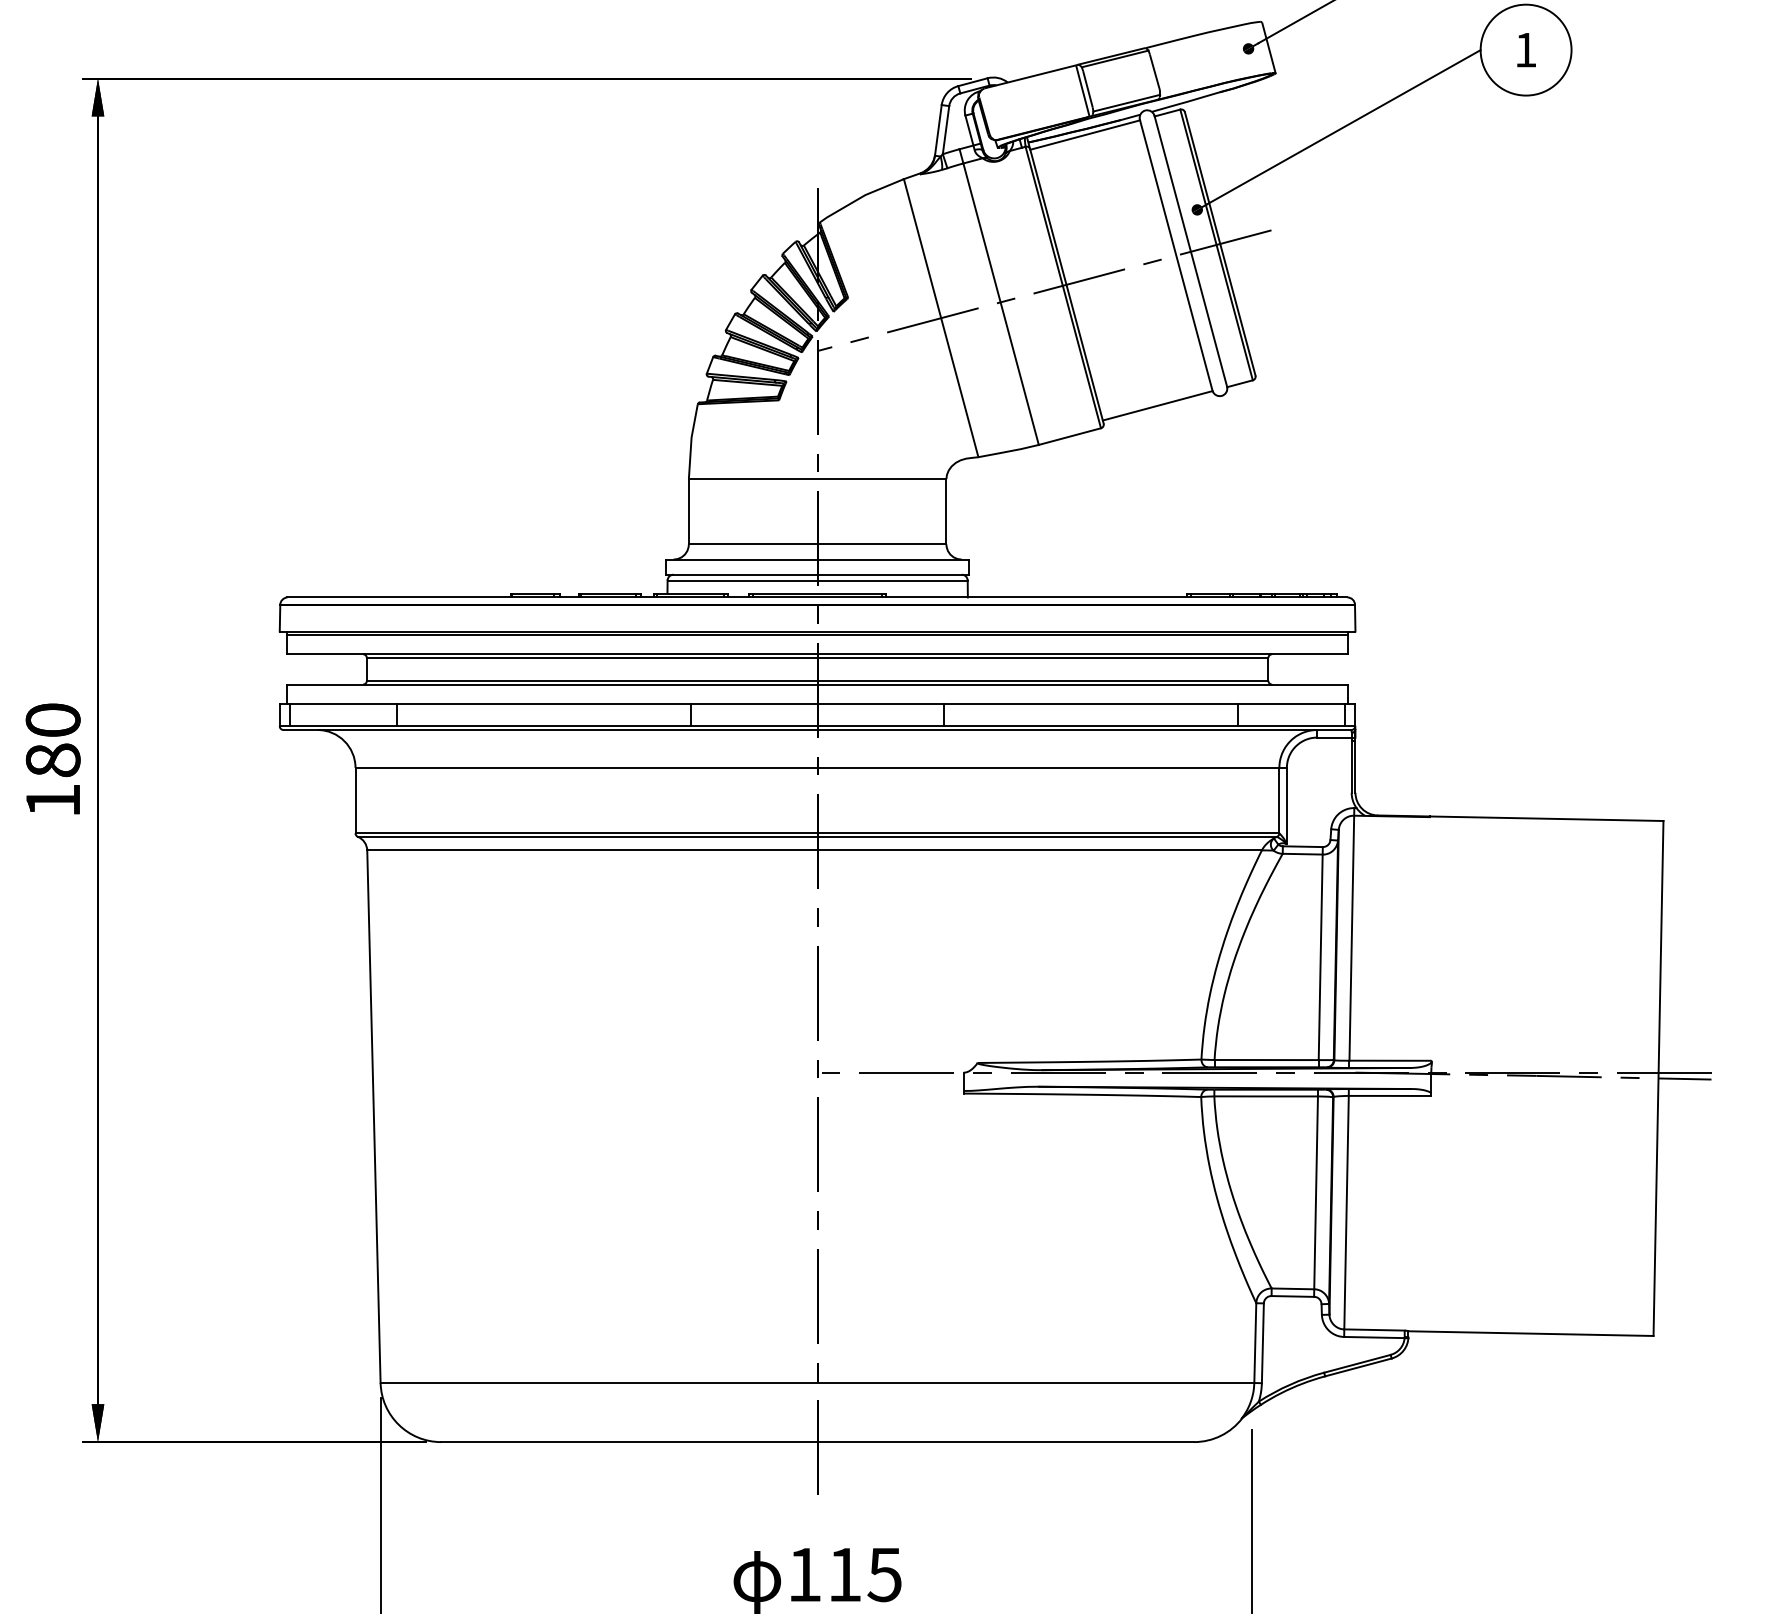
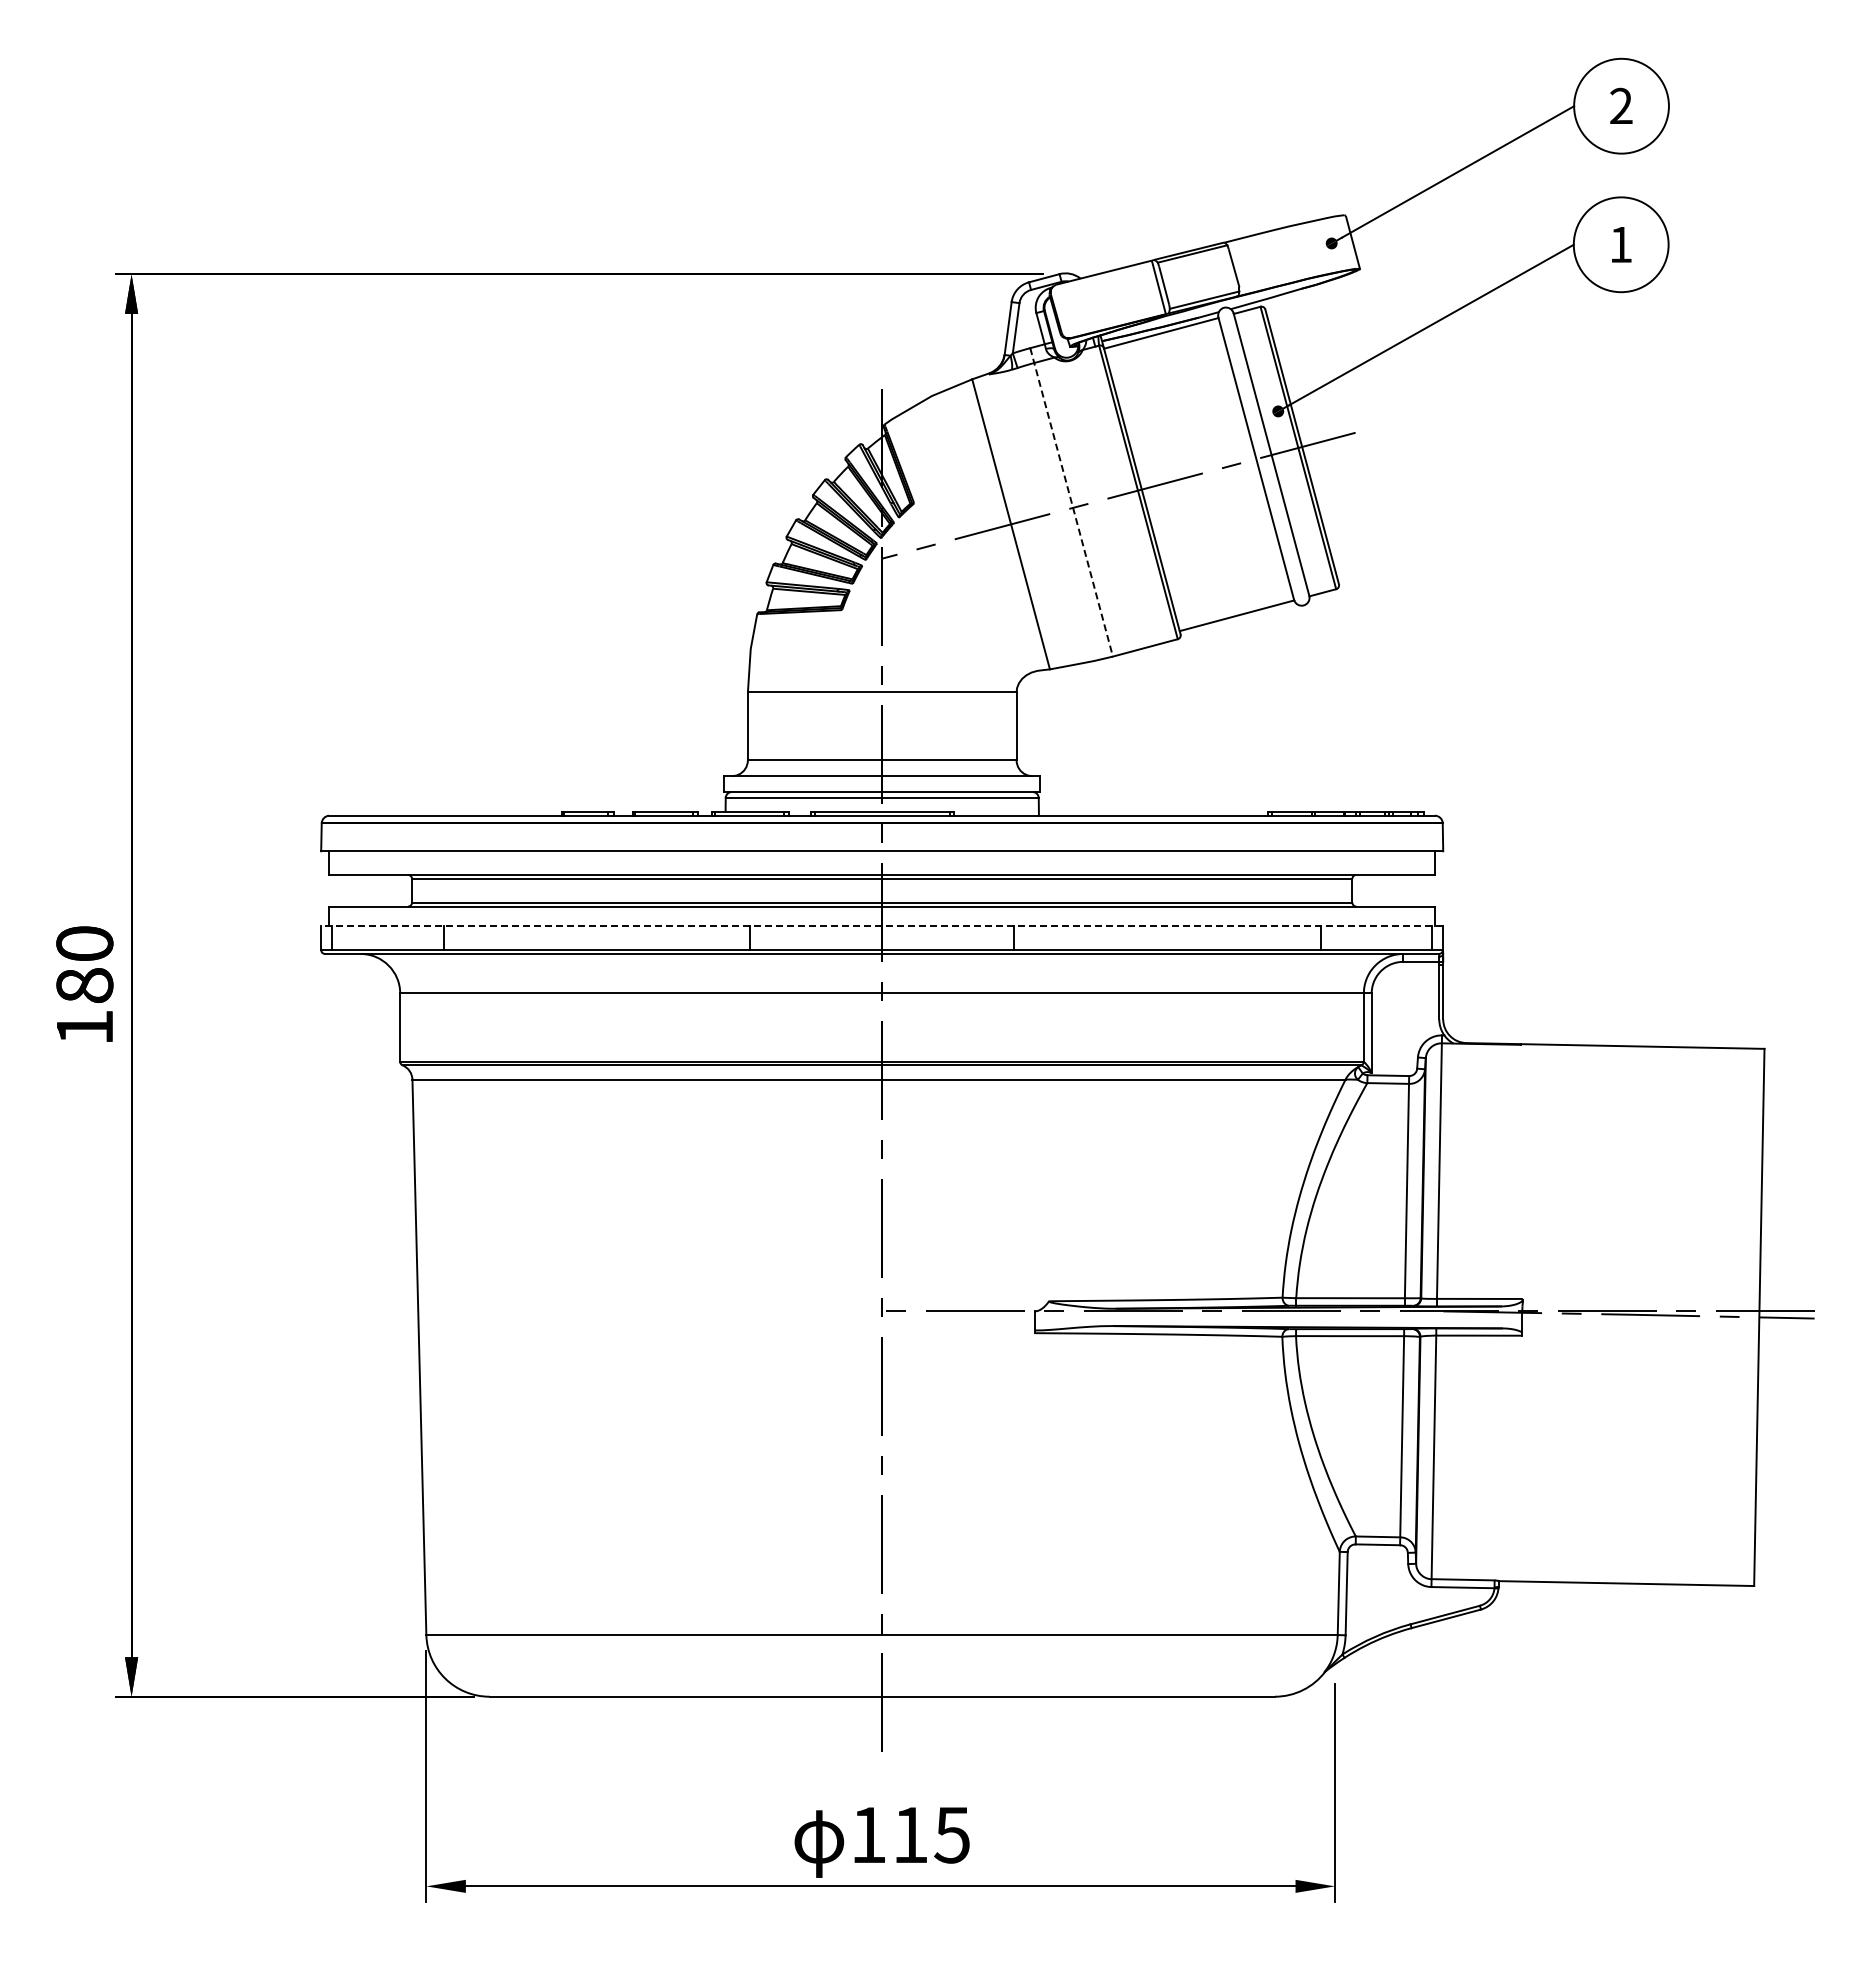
line: (999, 297) -> (1071, 502), solid -> dashed
line: (817, 635) -> (882, 855), removed
line: (816, 703) -> (881, 926), solid -> dashed

